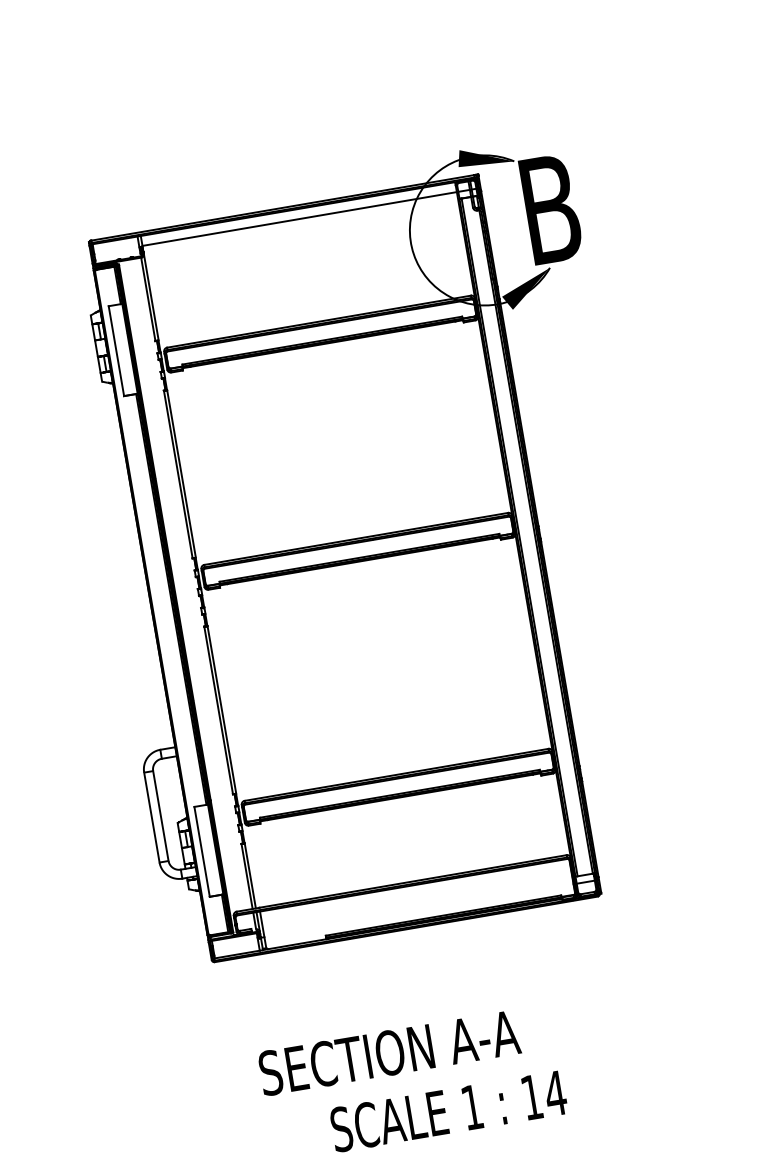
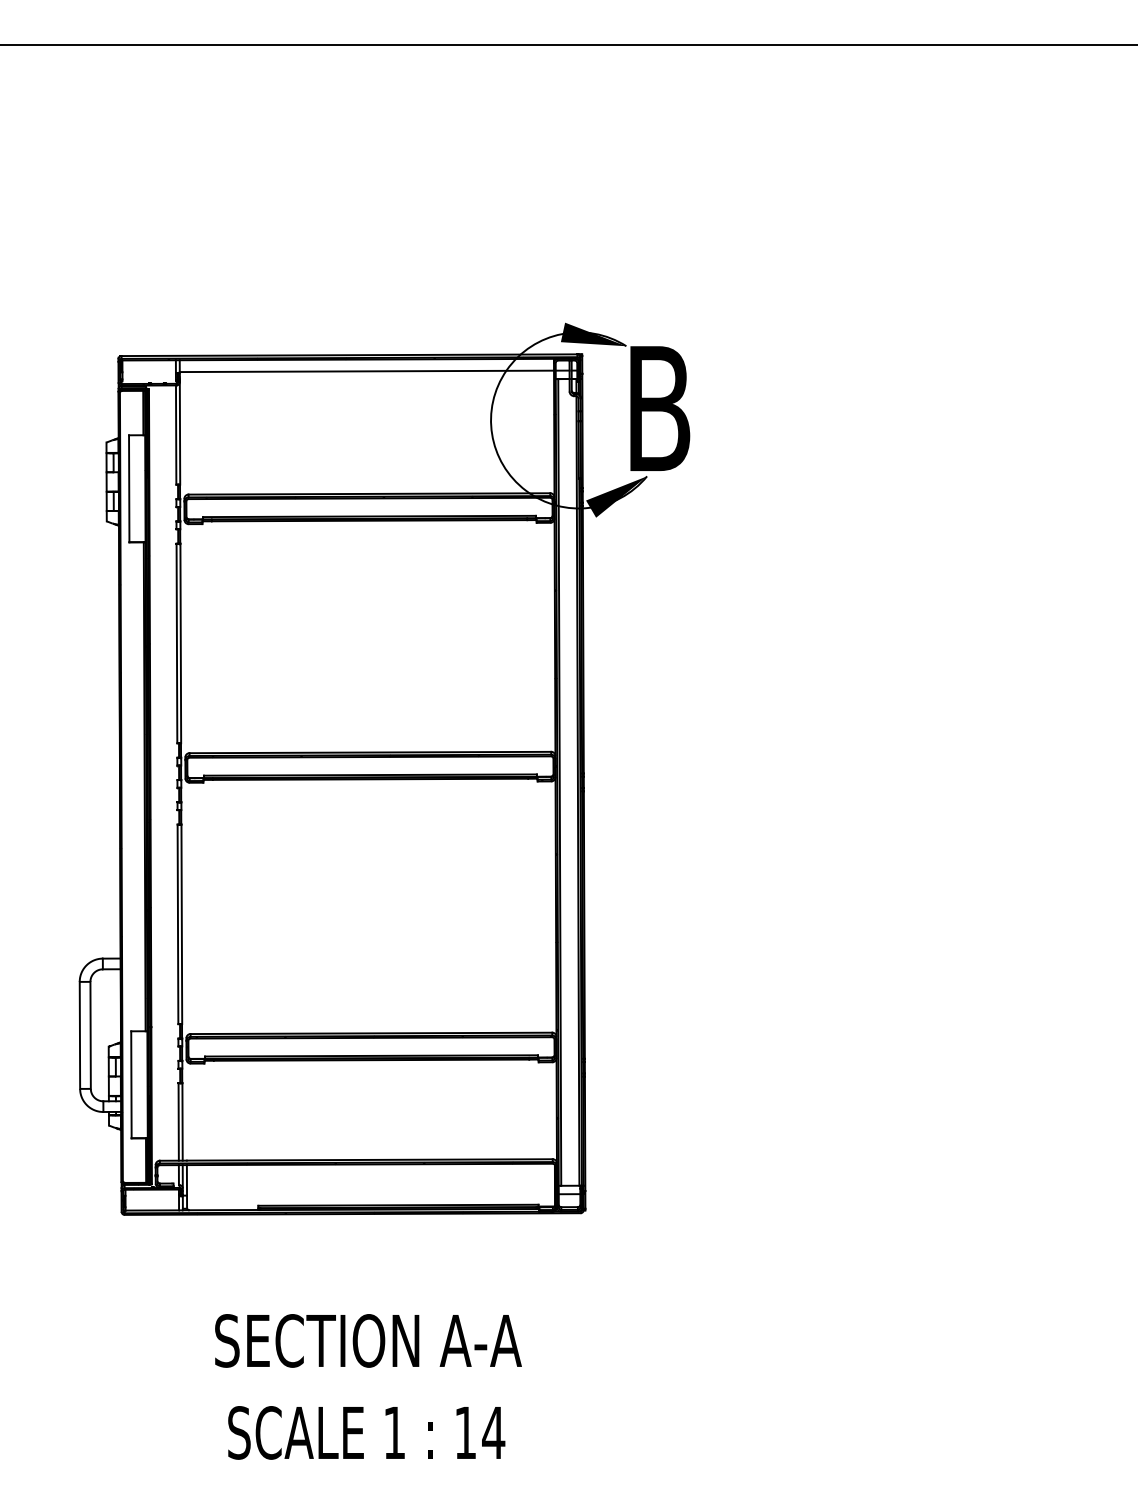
text: (389, 1052) -> (368, 1340), moved

